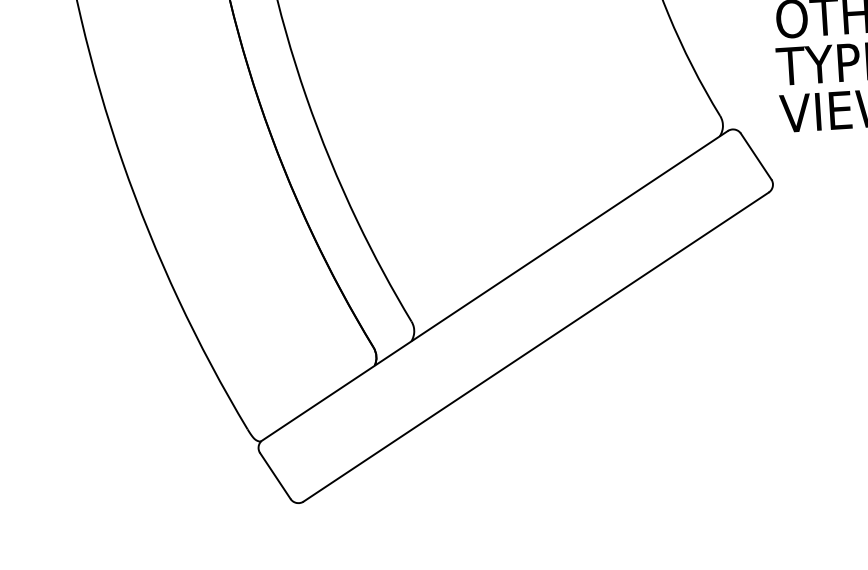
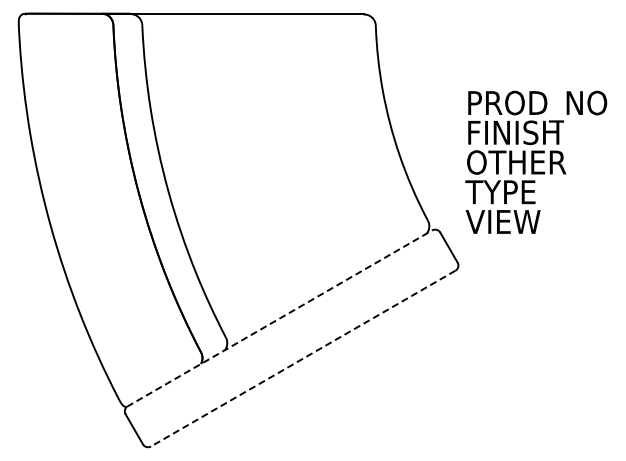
line: (496, 285) -> (280, 318), solid -> dashed
line: (536, 346) -> (303, 358), solid -> dashed

